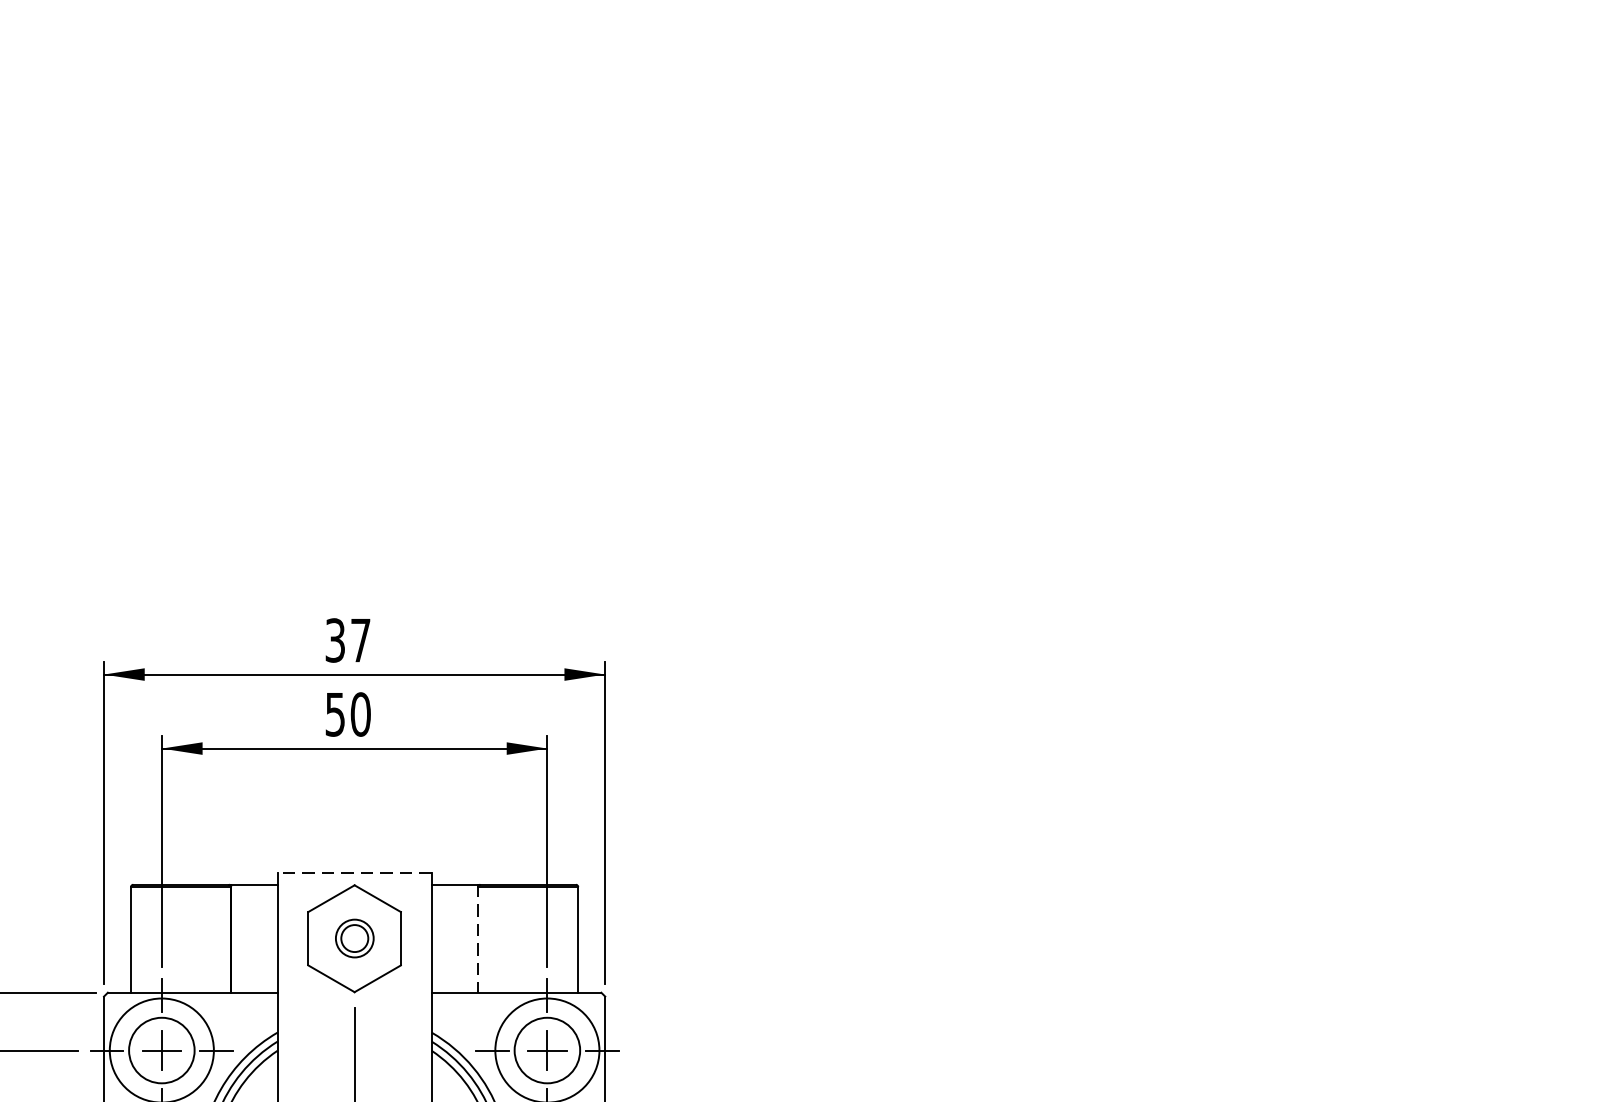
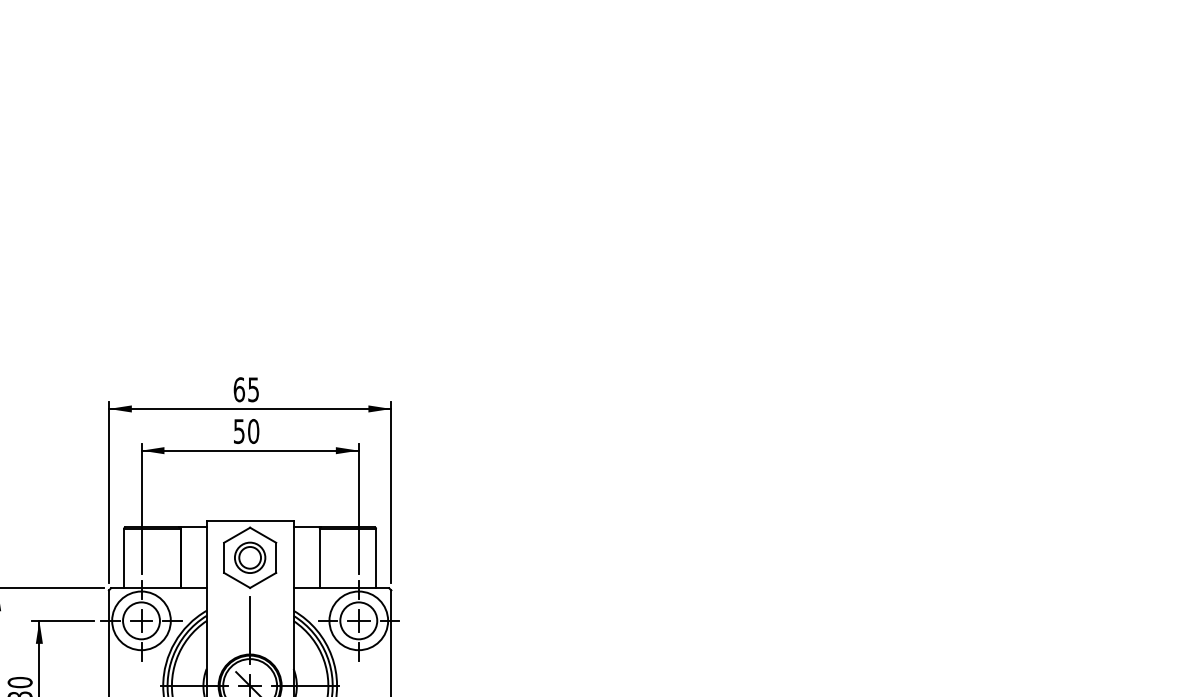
text: (346, 640) -> (245, 389), 37 -> 65
line: (353, 872) -> (249, 520), dashed -> solid
part: (355, 938) -> (250, 557), size x1.43
line: (477, 939) -> (319, 558), dashed -> solid

